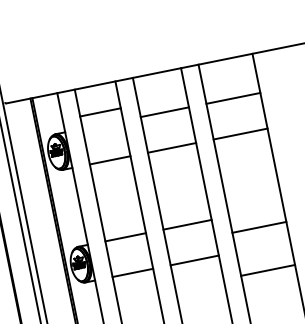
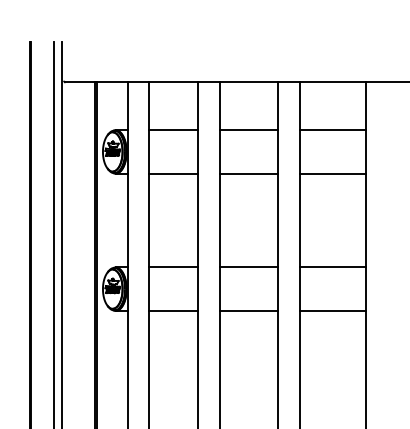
line: (100, 112) -> (173, 130), moved
line: (259, 227) -> (332, 267), moved
line: (267, 270) -> (332, 310), moved

